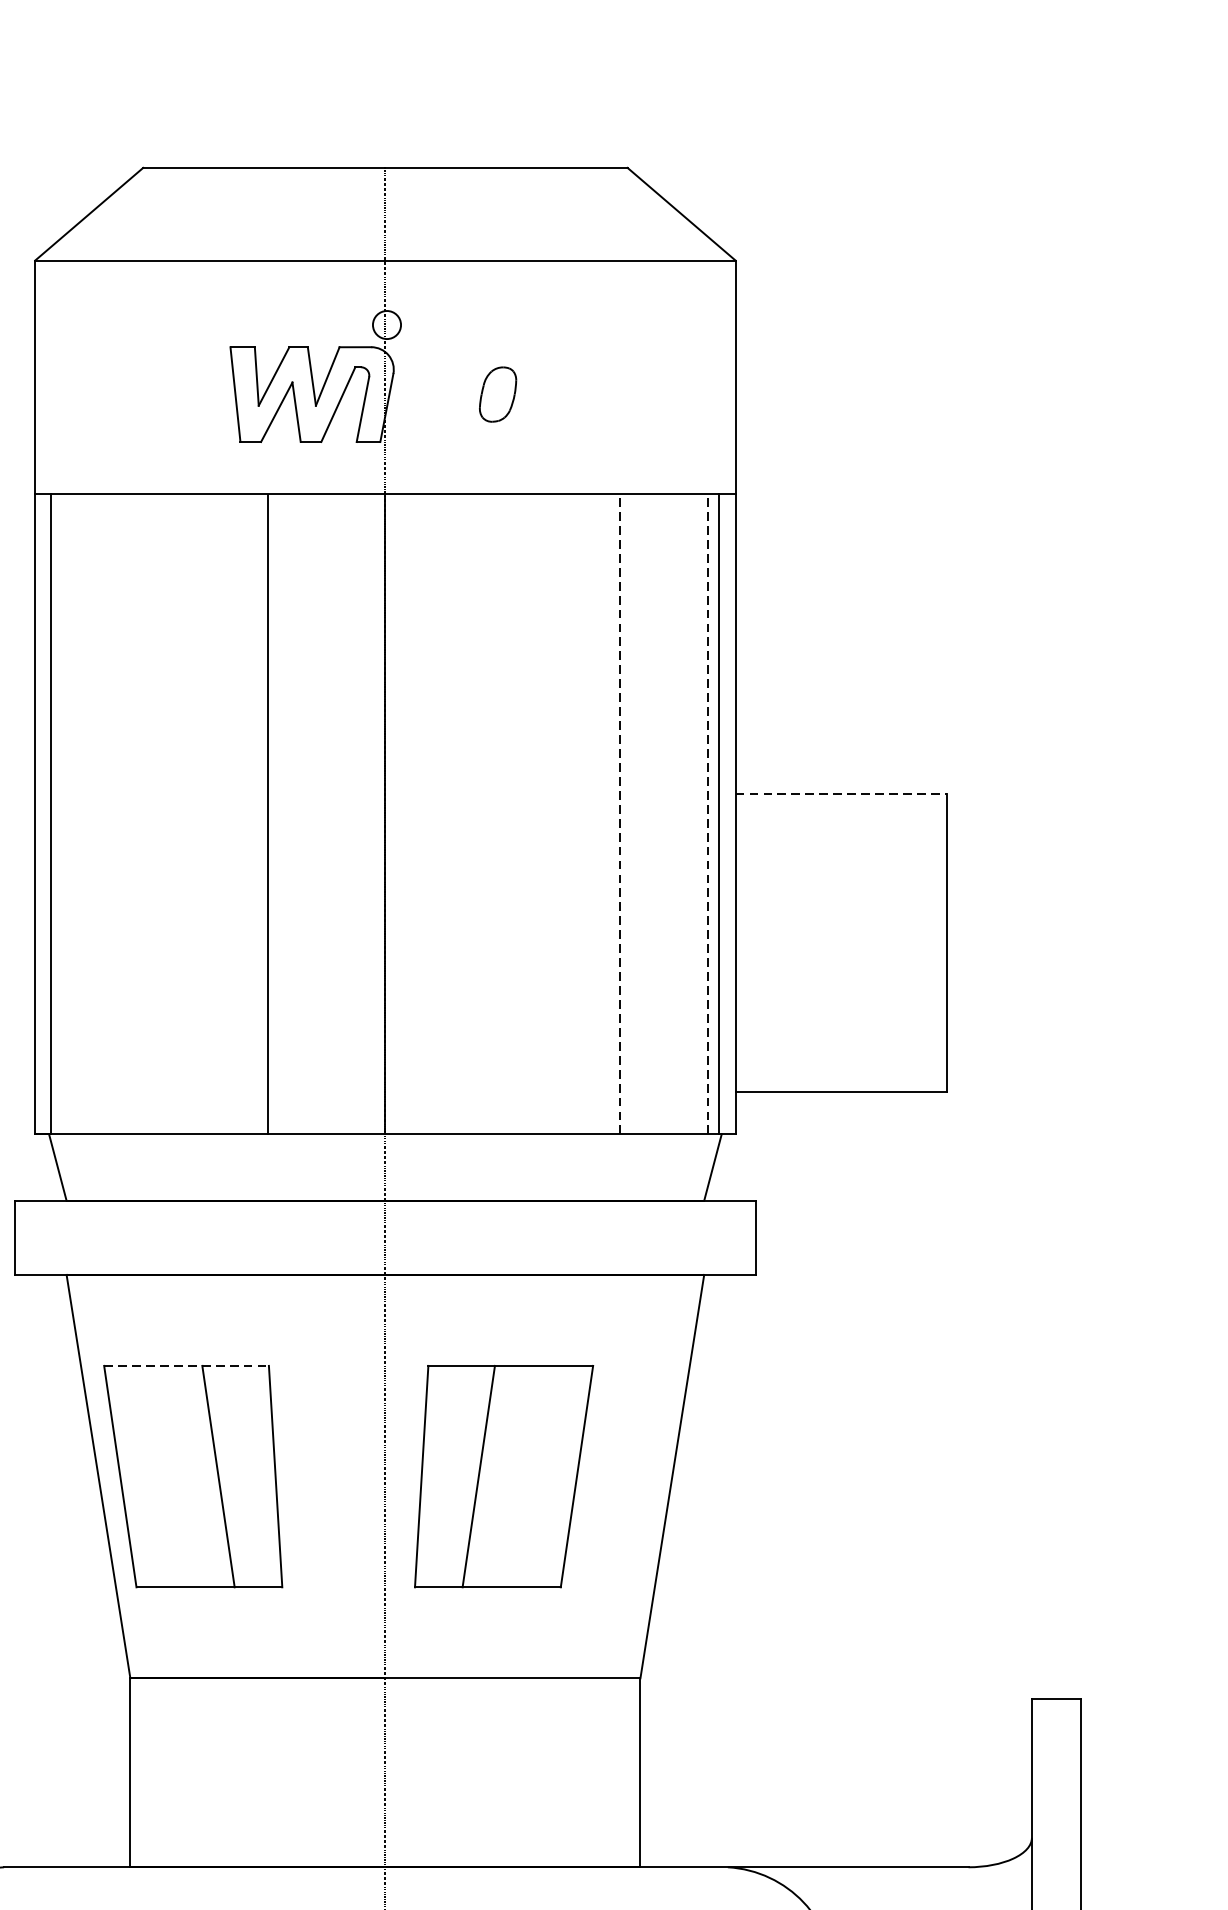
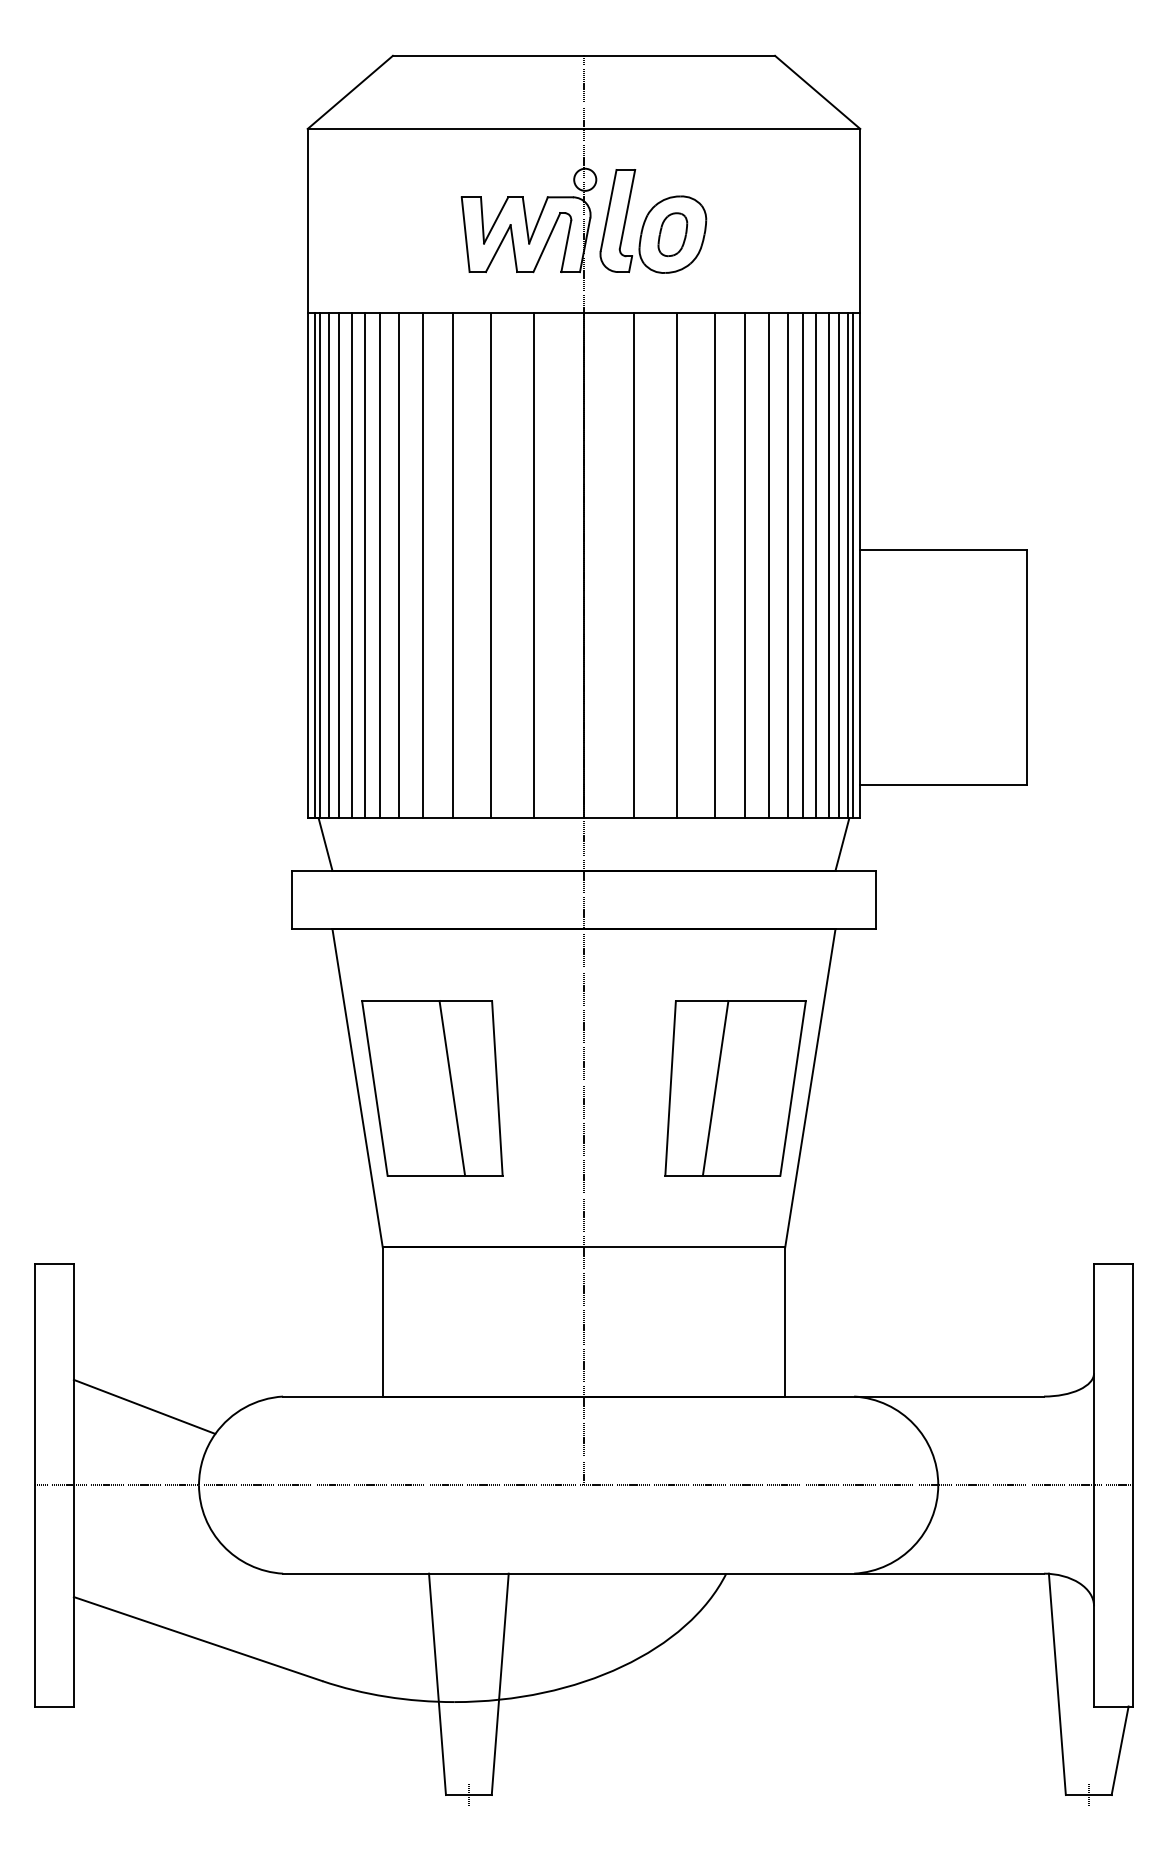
part: (473, 377) -> (653, 221), added
line: (842, 793) -> (944, 549), dashed -> solid
line: (43, 813) -> (314, 565), added
line: (62, 813) -> (329, 565), added
line: (75, 813) -> (339, 565), added
line: (91, 813) -> (352, 565), added
line: (107, 813) -> (364, 565), added
line: (126, 813) -> (379, 565), added
line: (151, 813) -> (399, 565), added
line: (180, 813) -> (422, 565), added
line: (220, 813) -> (453, 565), added
line: (321, 813) -> (533, 565), added
line: (449, 813) -> (634, 565), added
line: (502, 813) -> (676, 565), added
line: (550, 813) -> (714, 565), added
line: (590, 813) -> (745, 565), added
line: (619, 813) -> (768, 565), dashed -> solid
line: (644, 813) -> (788, 565), added
line: (663, 813) -> (803, 565), added
line: (678, 813) -> (815, 565), added
line: (695, 813) -> (828, 565), added
line: (707, 813) -> (838, 565), dashed -> solid
line: (727, 813) -> (853, 565), added
line: (187, 1366) -> (427, 1001), dashed -> solid
part: (503, 1476) -> (735, 1088), moved

